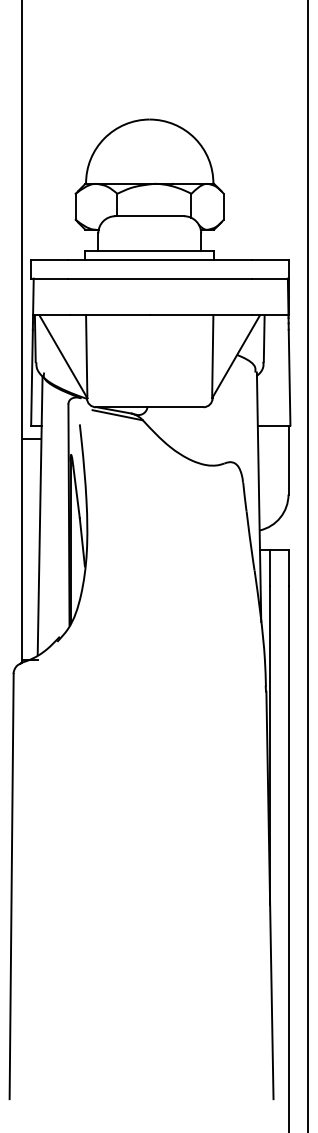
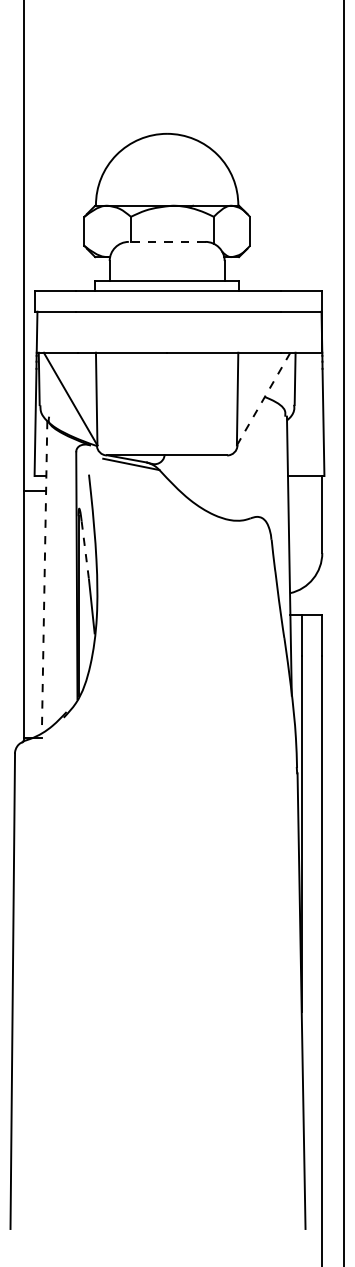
line: (149, 215) -> (166, 241), solid -> dashed
line: (235, 357) -> (263, 399), solid -> dashed
line: (76, 493) -> (85, 551), solid -> dashed
line: (40, 515) -> (44, 576), solid -> dashed

